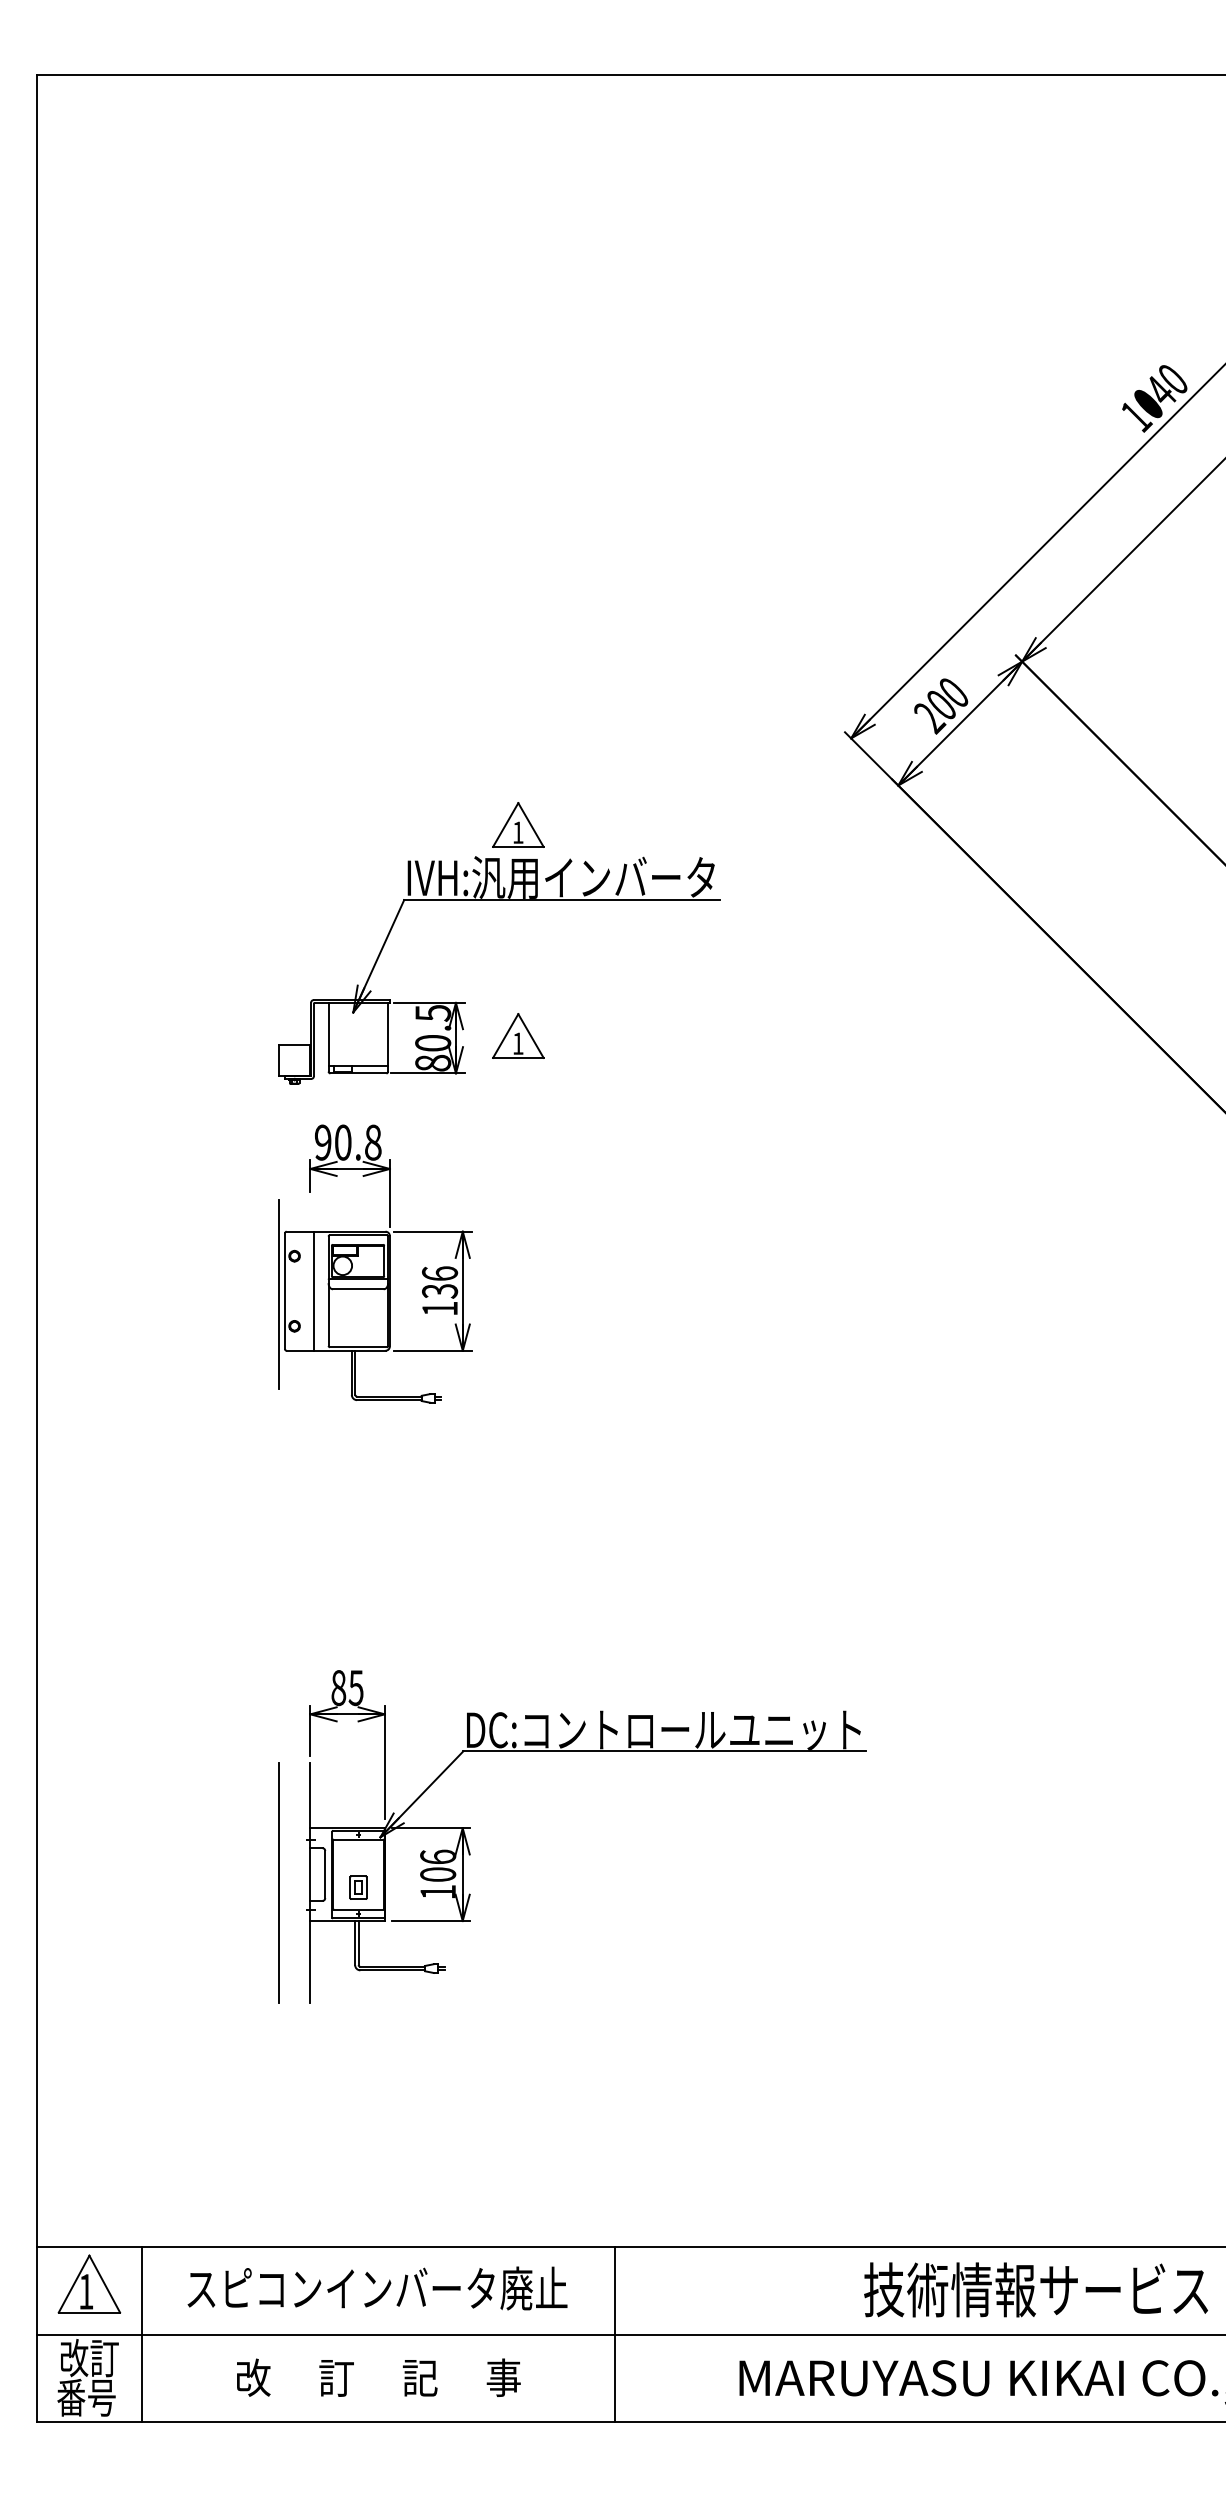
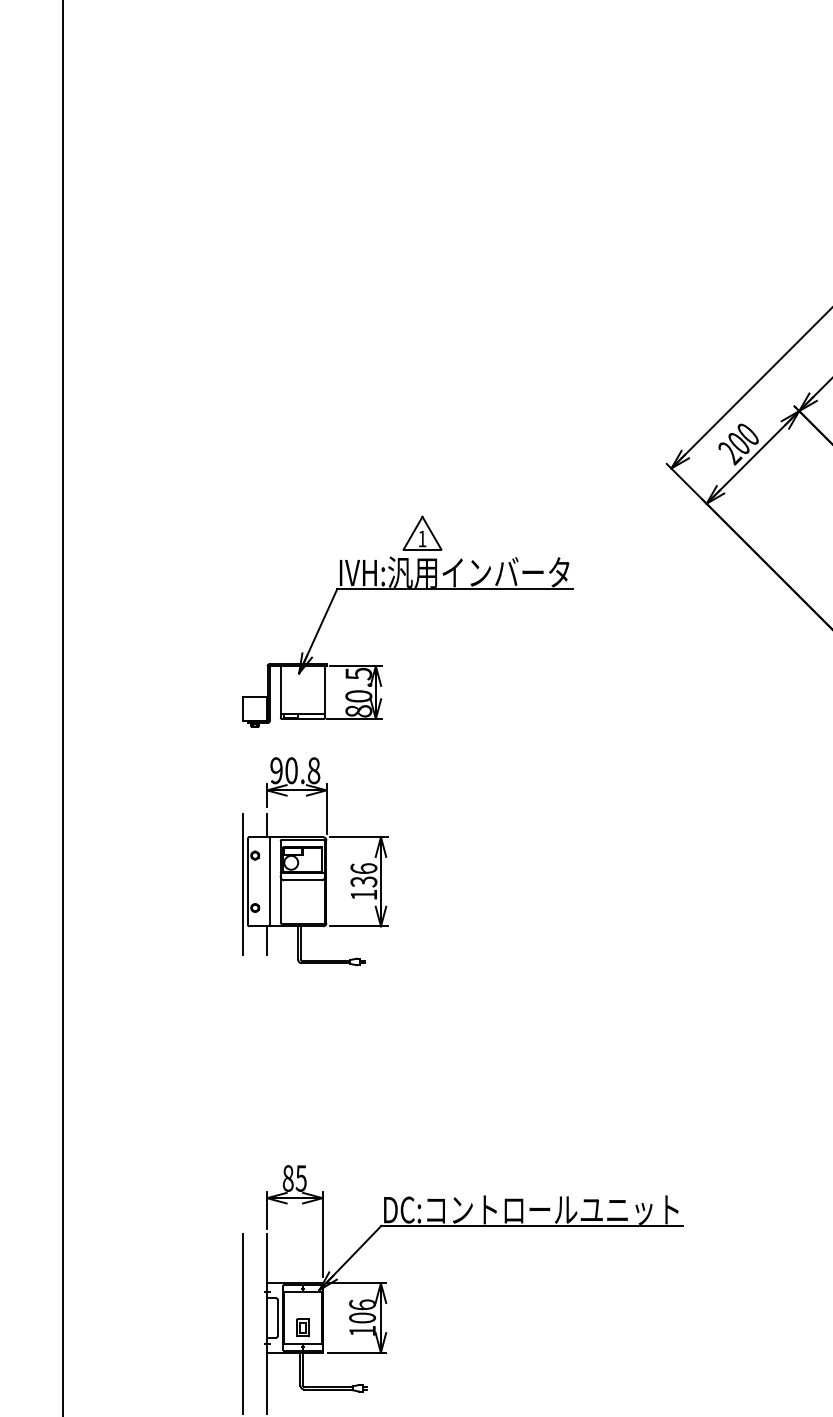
part: (518, 1035) -> (422, 690), removed
line: (310, 1215) -> (267, 825), added
line: (310, 1369) -> (267, 940), added

